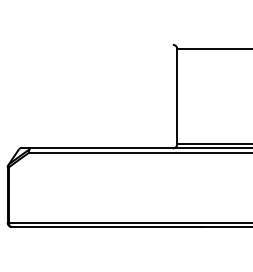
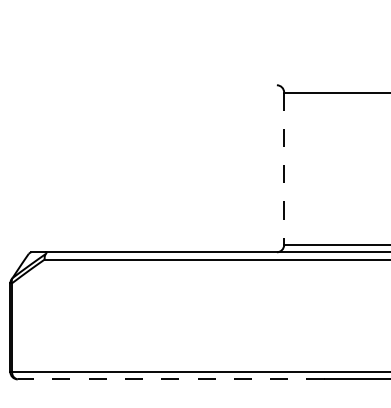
line: (177, 97) -> (284, 170), solid -> dashed
line: (106, 227) -> (169, 379), solid -> dashed

